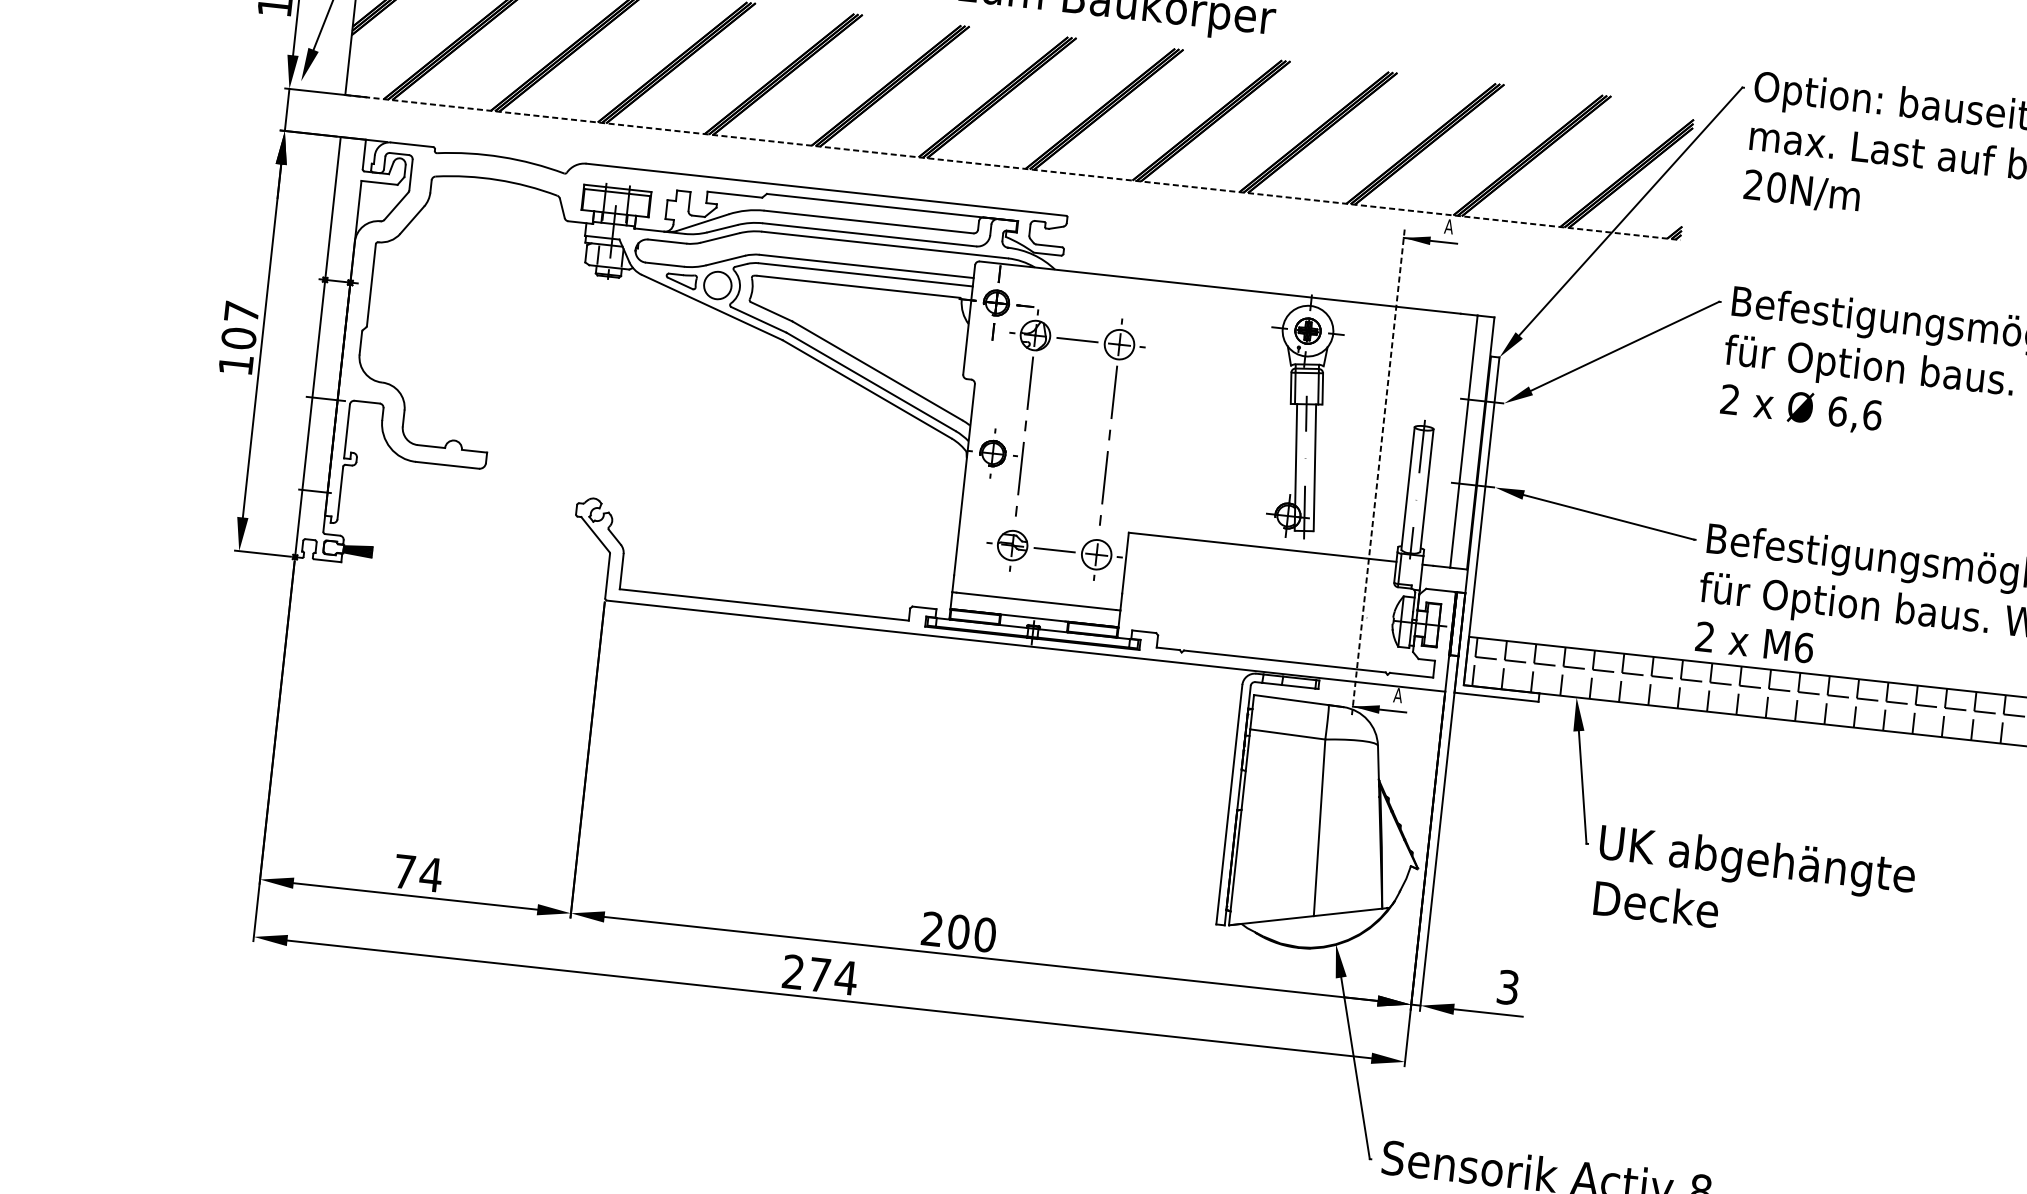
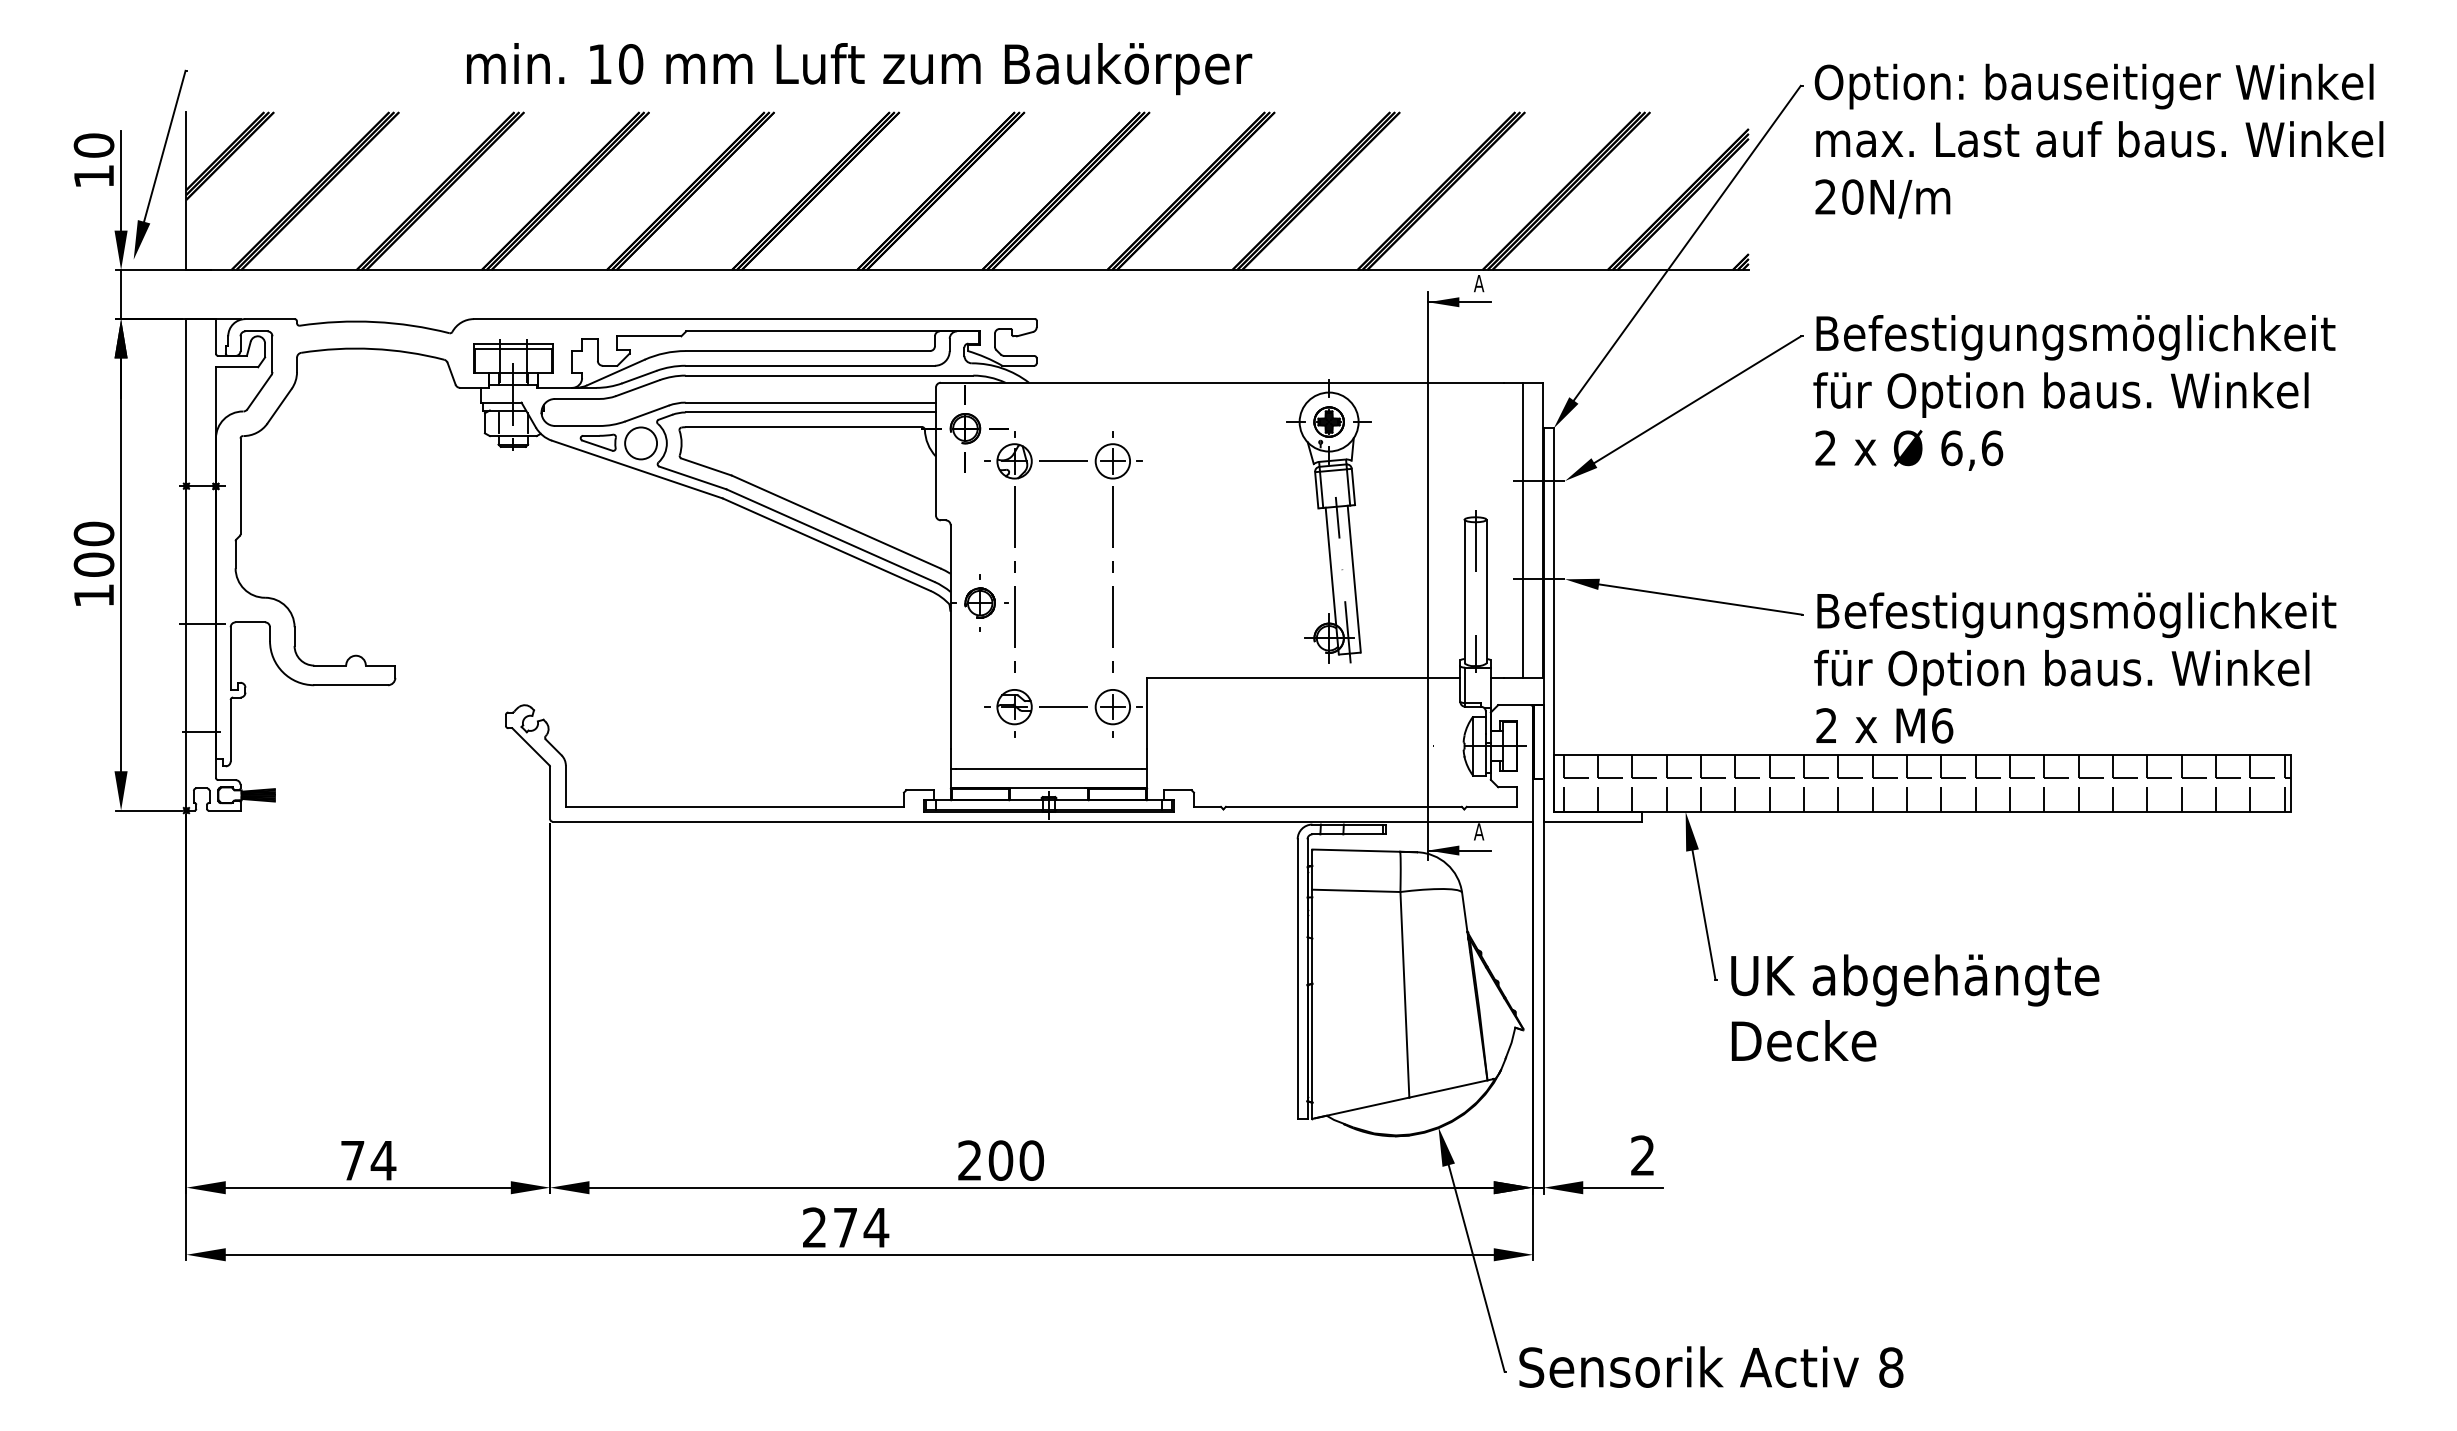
line: (1013, 167) -> (968, 269), dashed -> solid
text: (241, 311) -> (93, 533), 107 -> 100
line: (1378, 472) -> (1428, 576), dashed -> solid
text: (1507, 987) -> (1642, 1155), 3 -> 2

